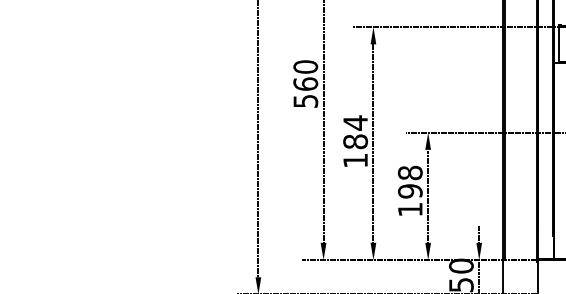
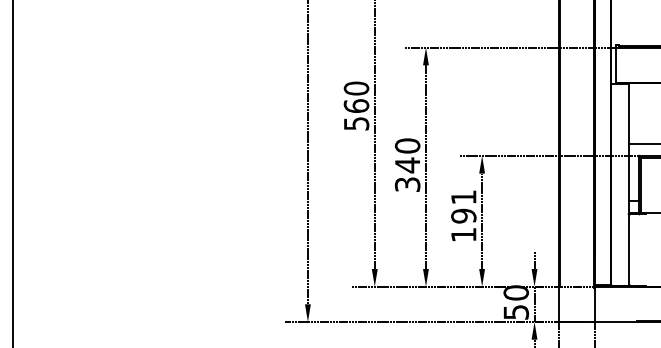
text: (355, 141) -> (407, 164), 184 -> 340
text: (410, 173) -> (463, 197), 198 -> 191

